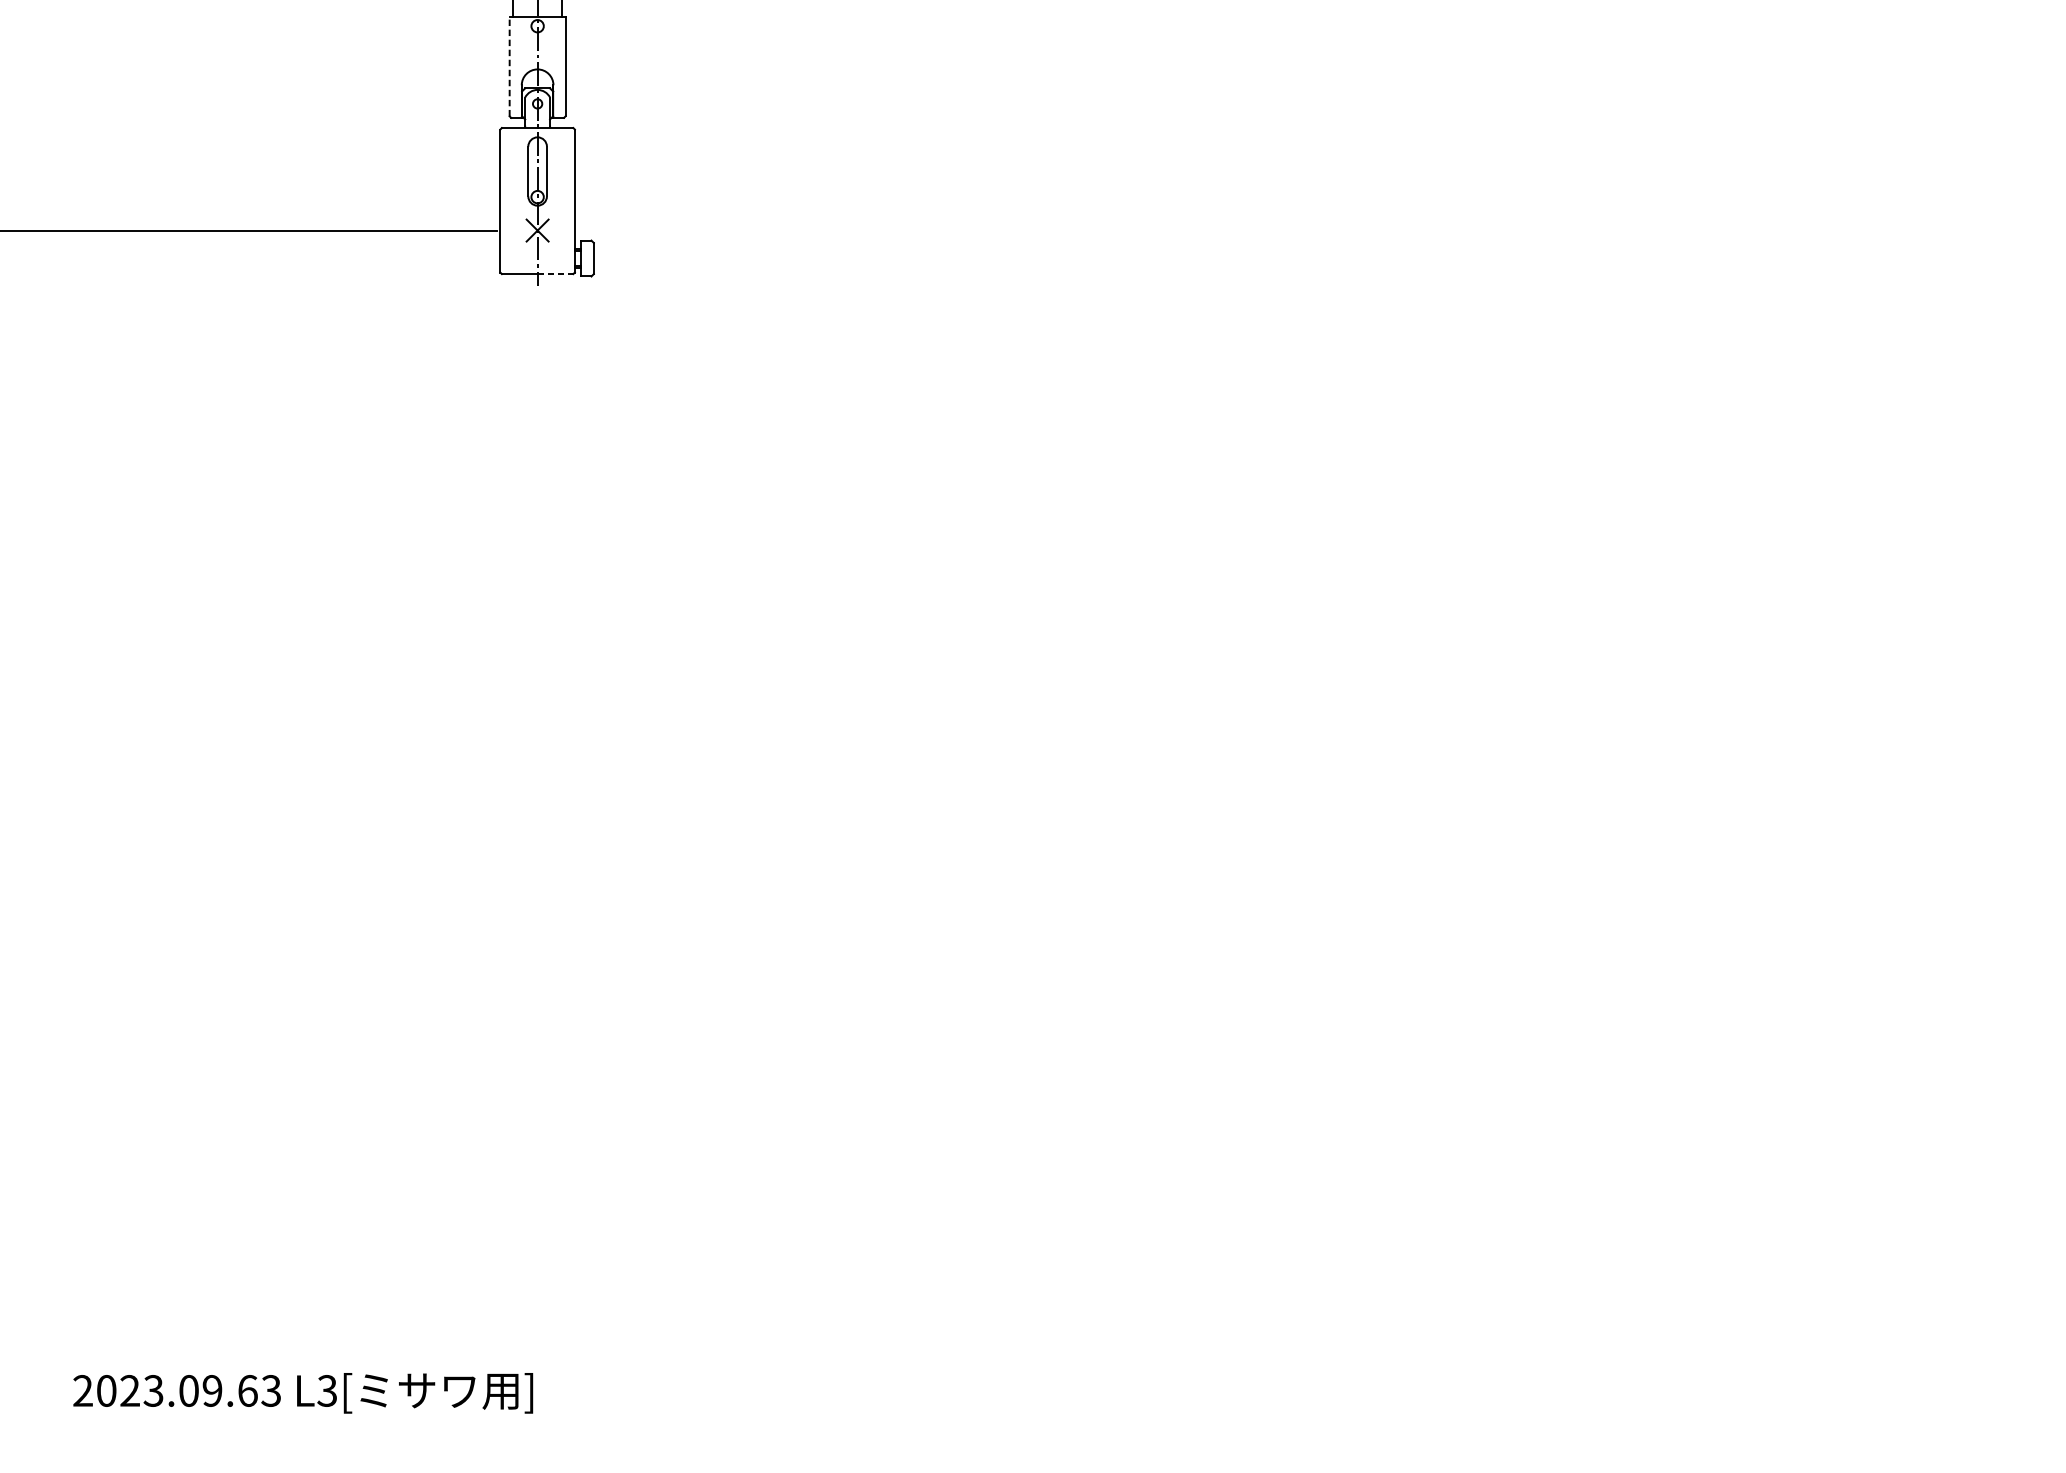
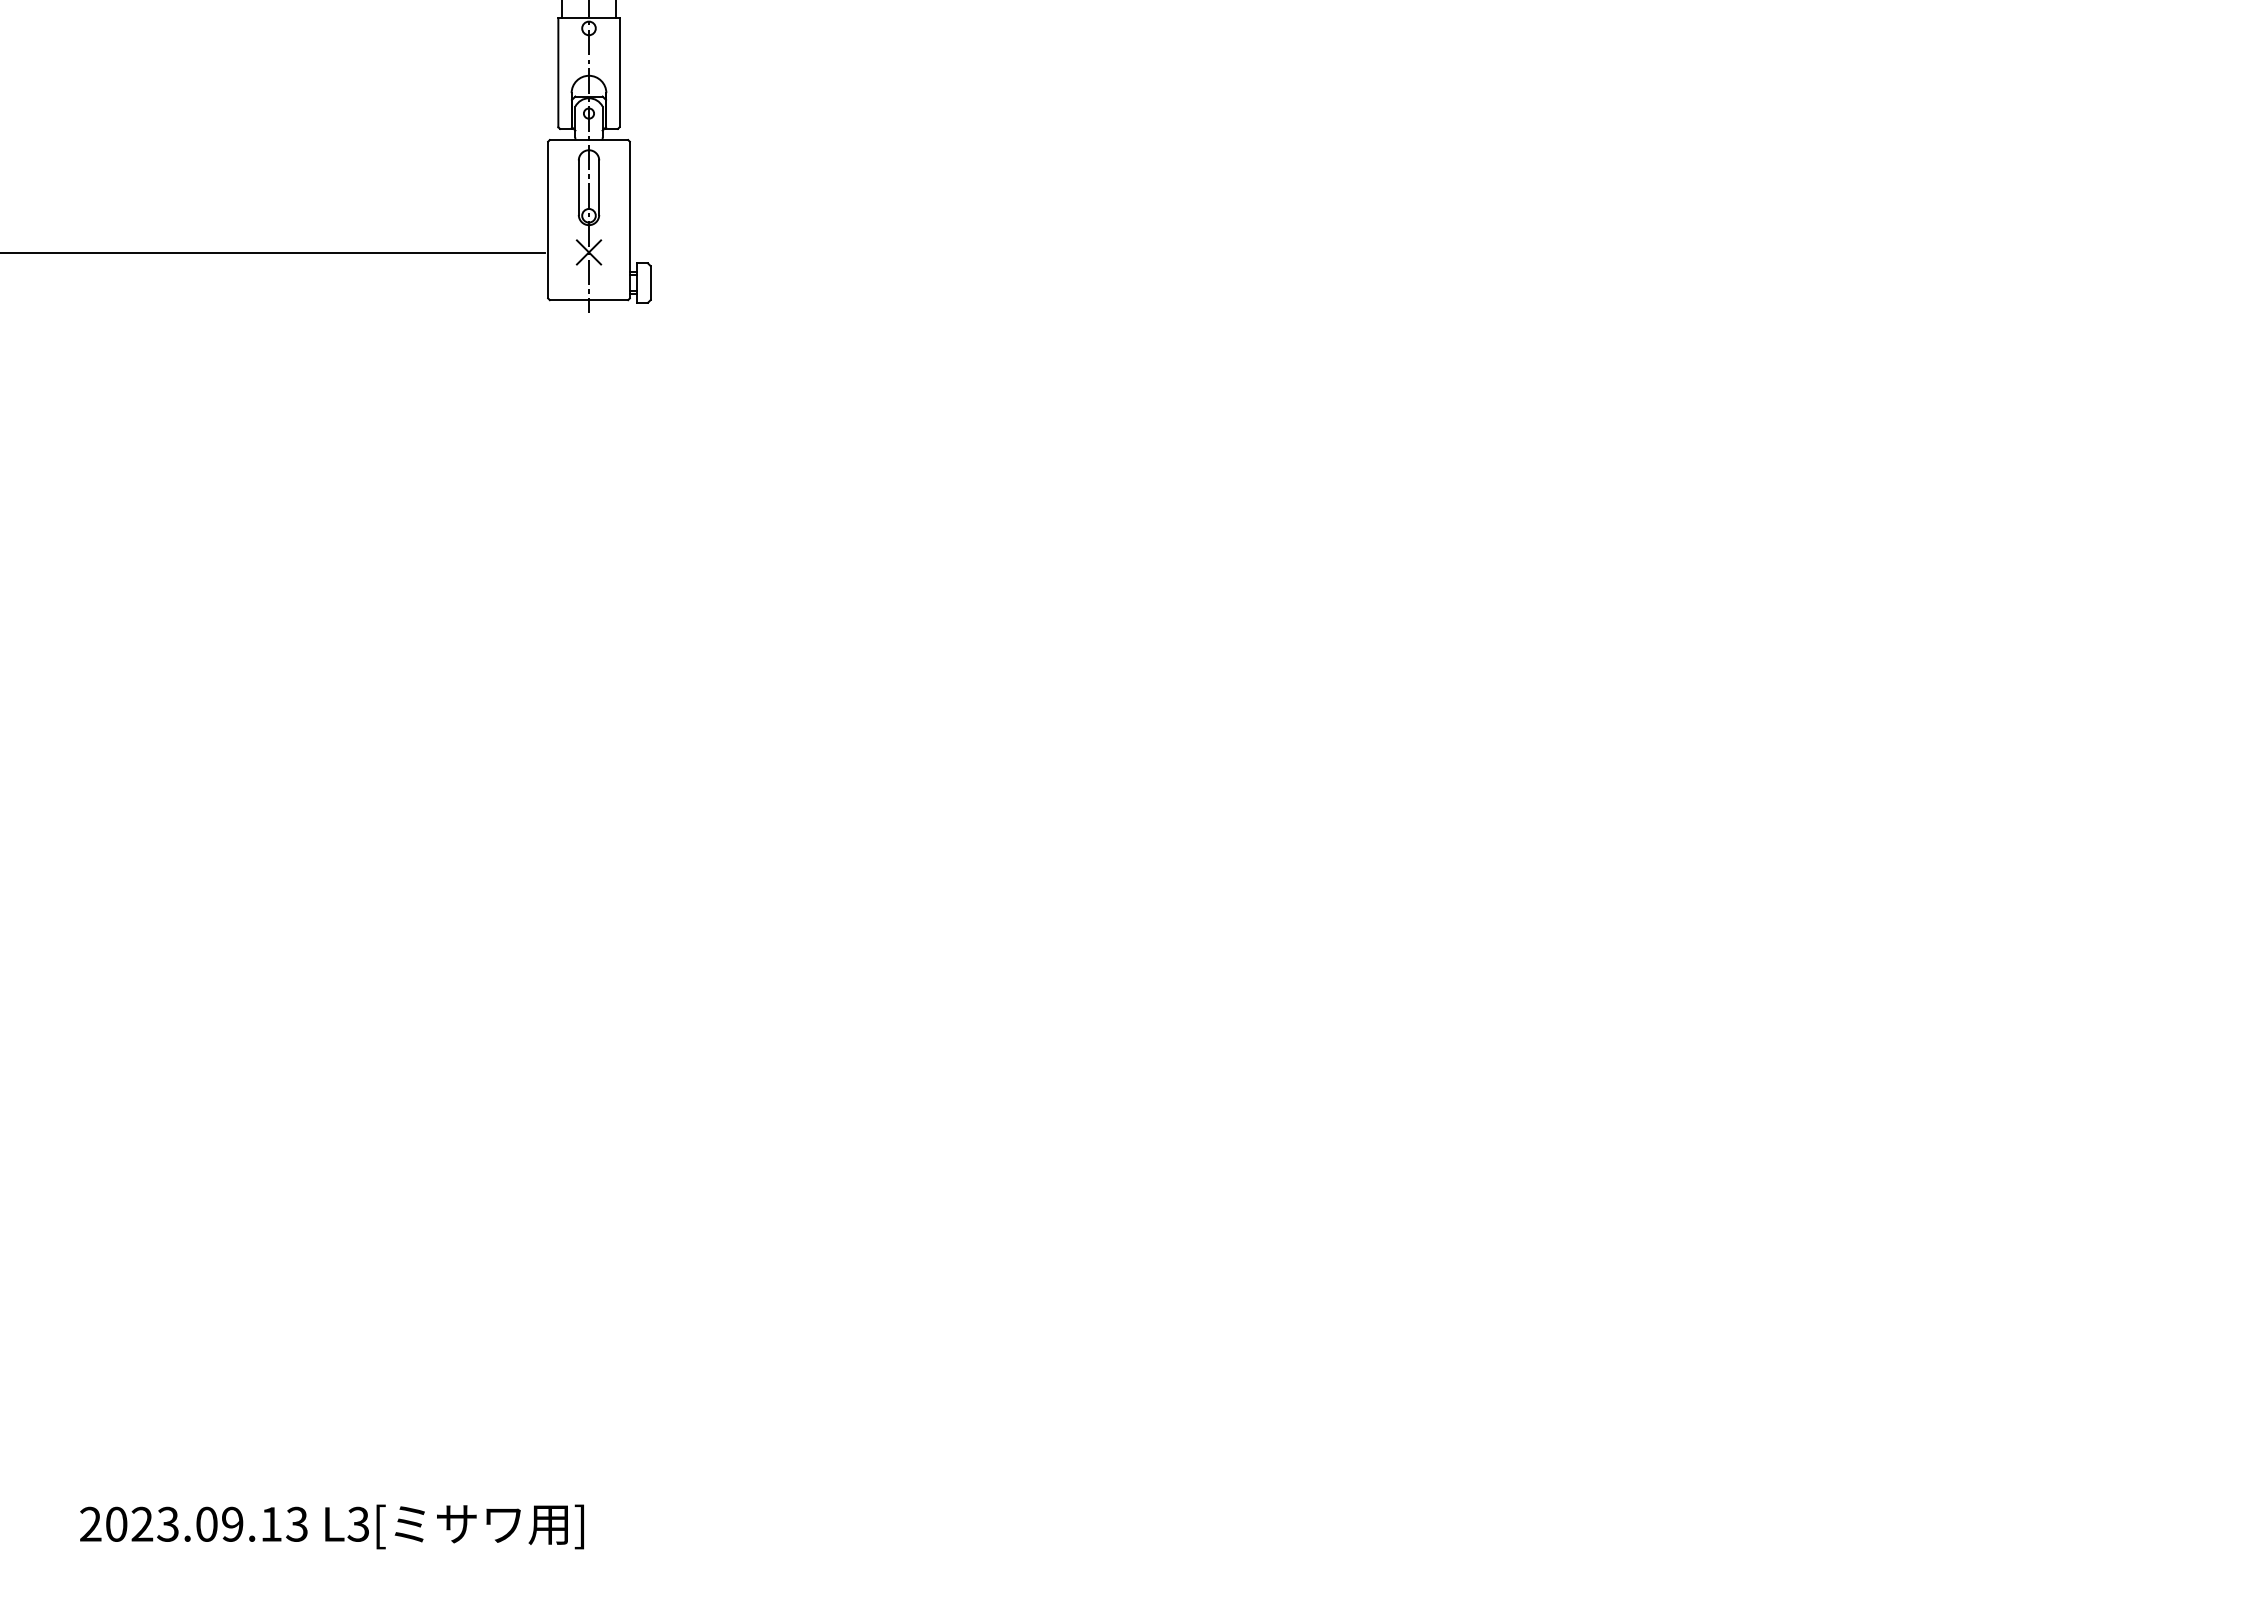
line: (509, 66) -> (558, 72), dashed -> solid
line: (555, 274) -> (608, 300), dashed -> solid
text: (247, 1390) -> (271, 1523), 2023.09.63 -> 2023.09.13

